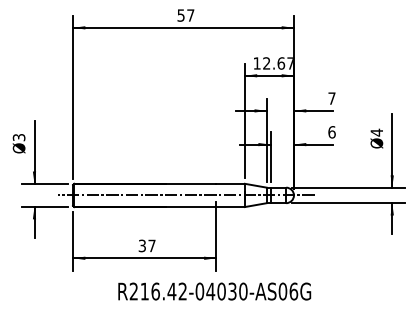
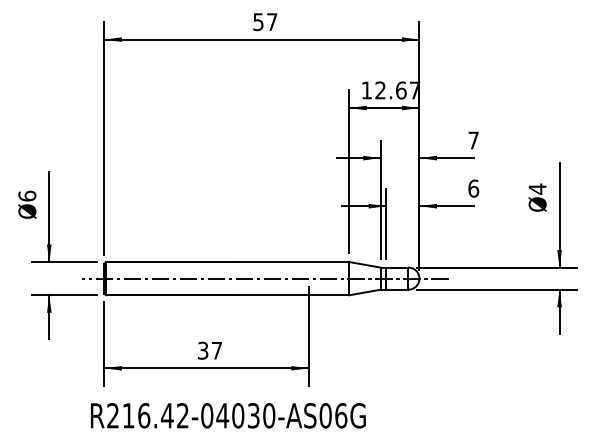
text: (19, 137) -> (27, 195), Ø3 -> Ø6
text: (214, 291) -> (228, 415), moved

